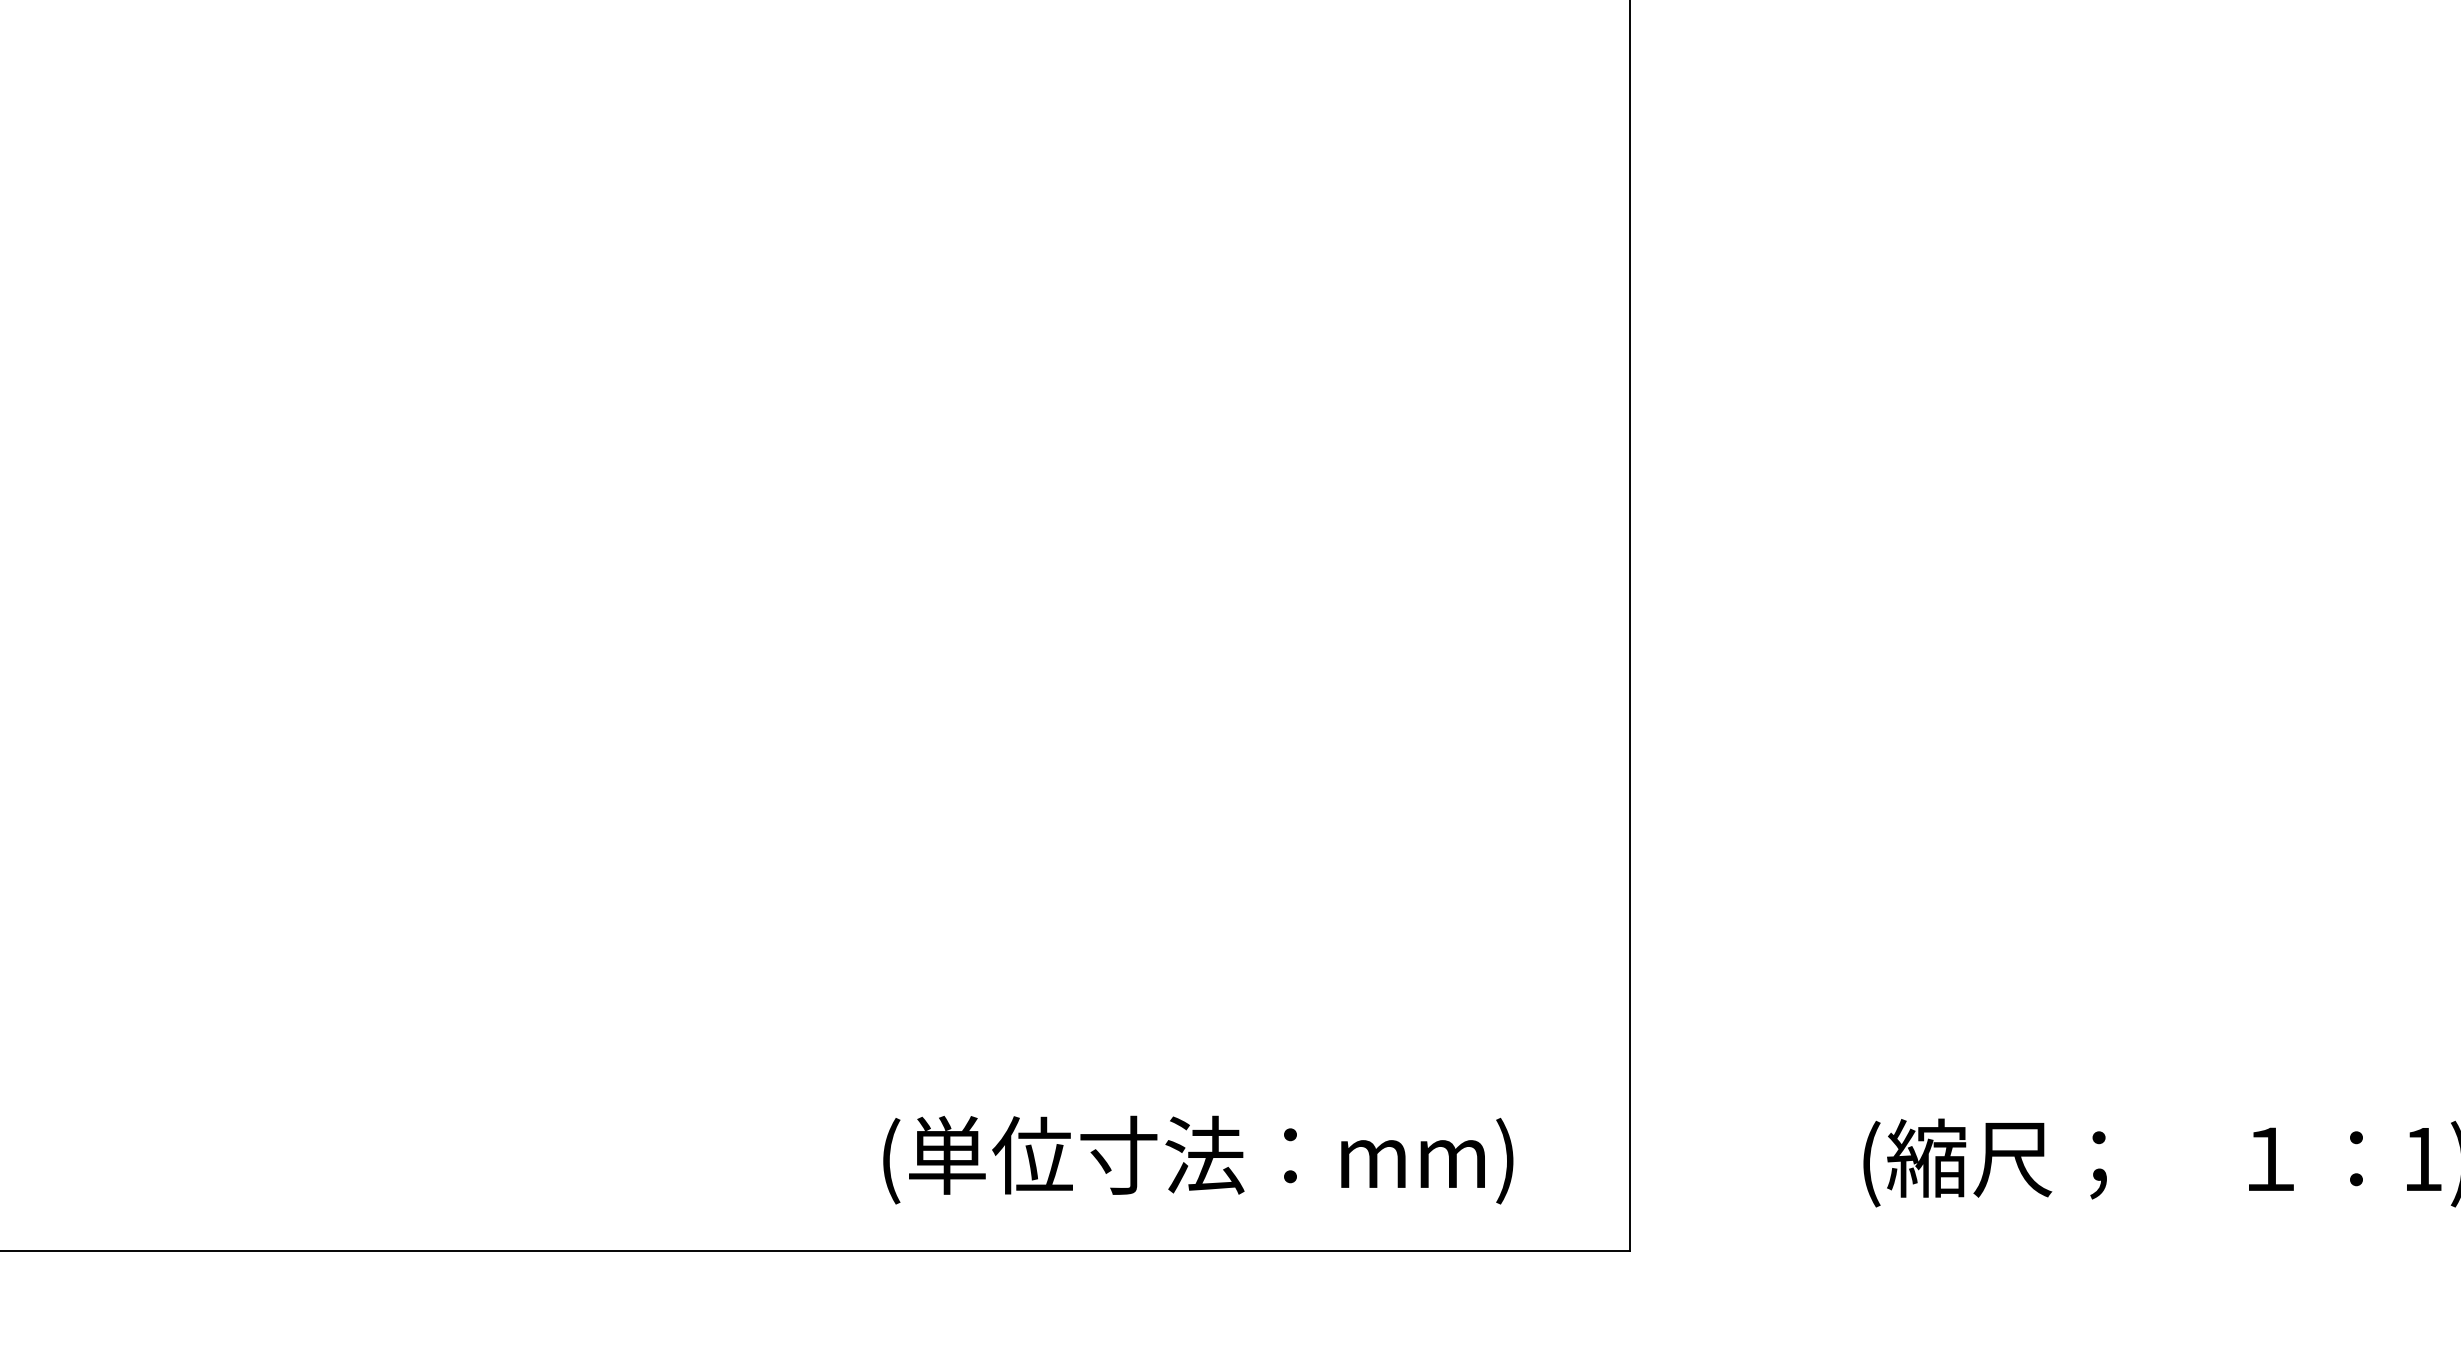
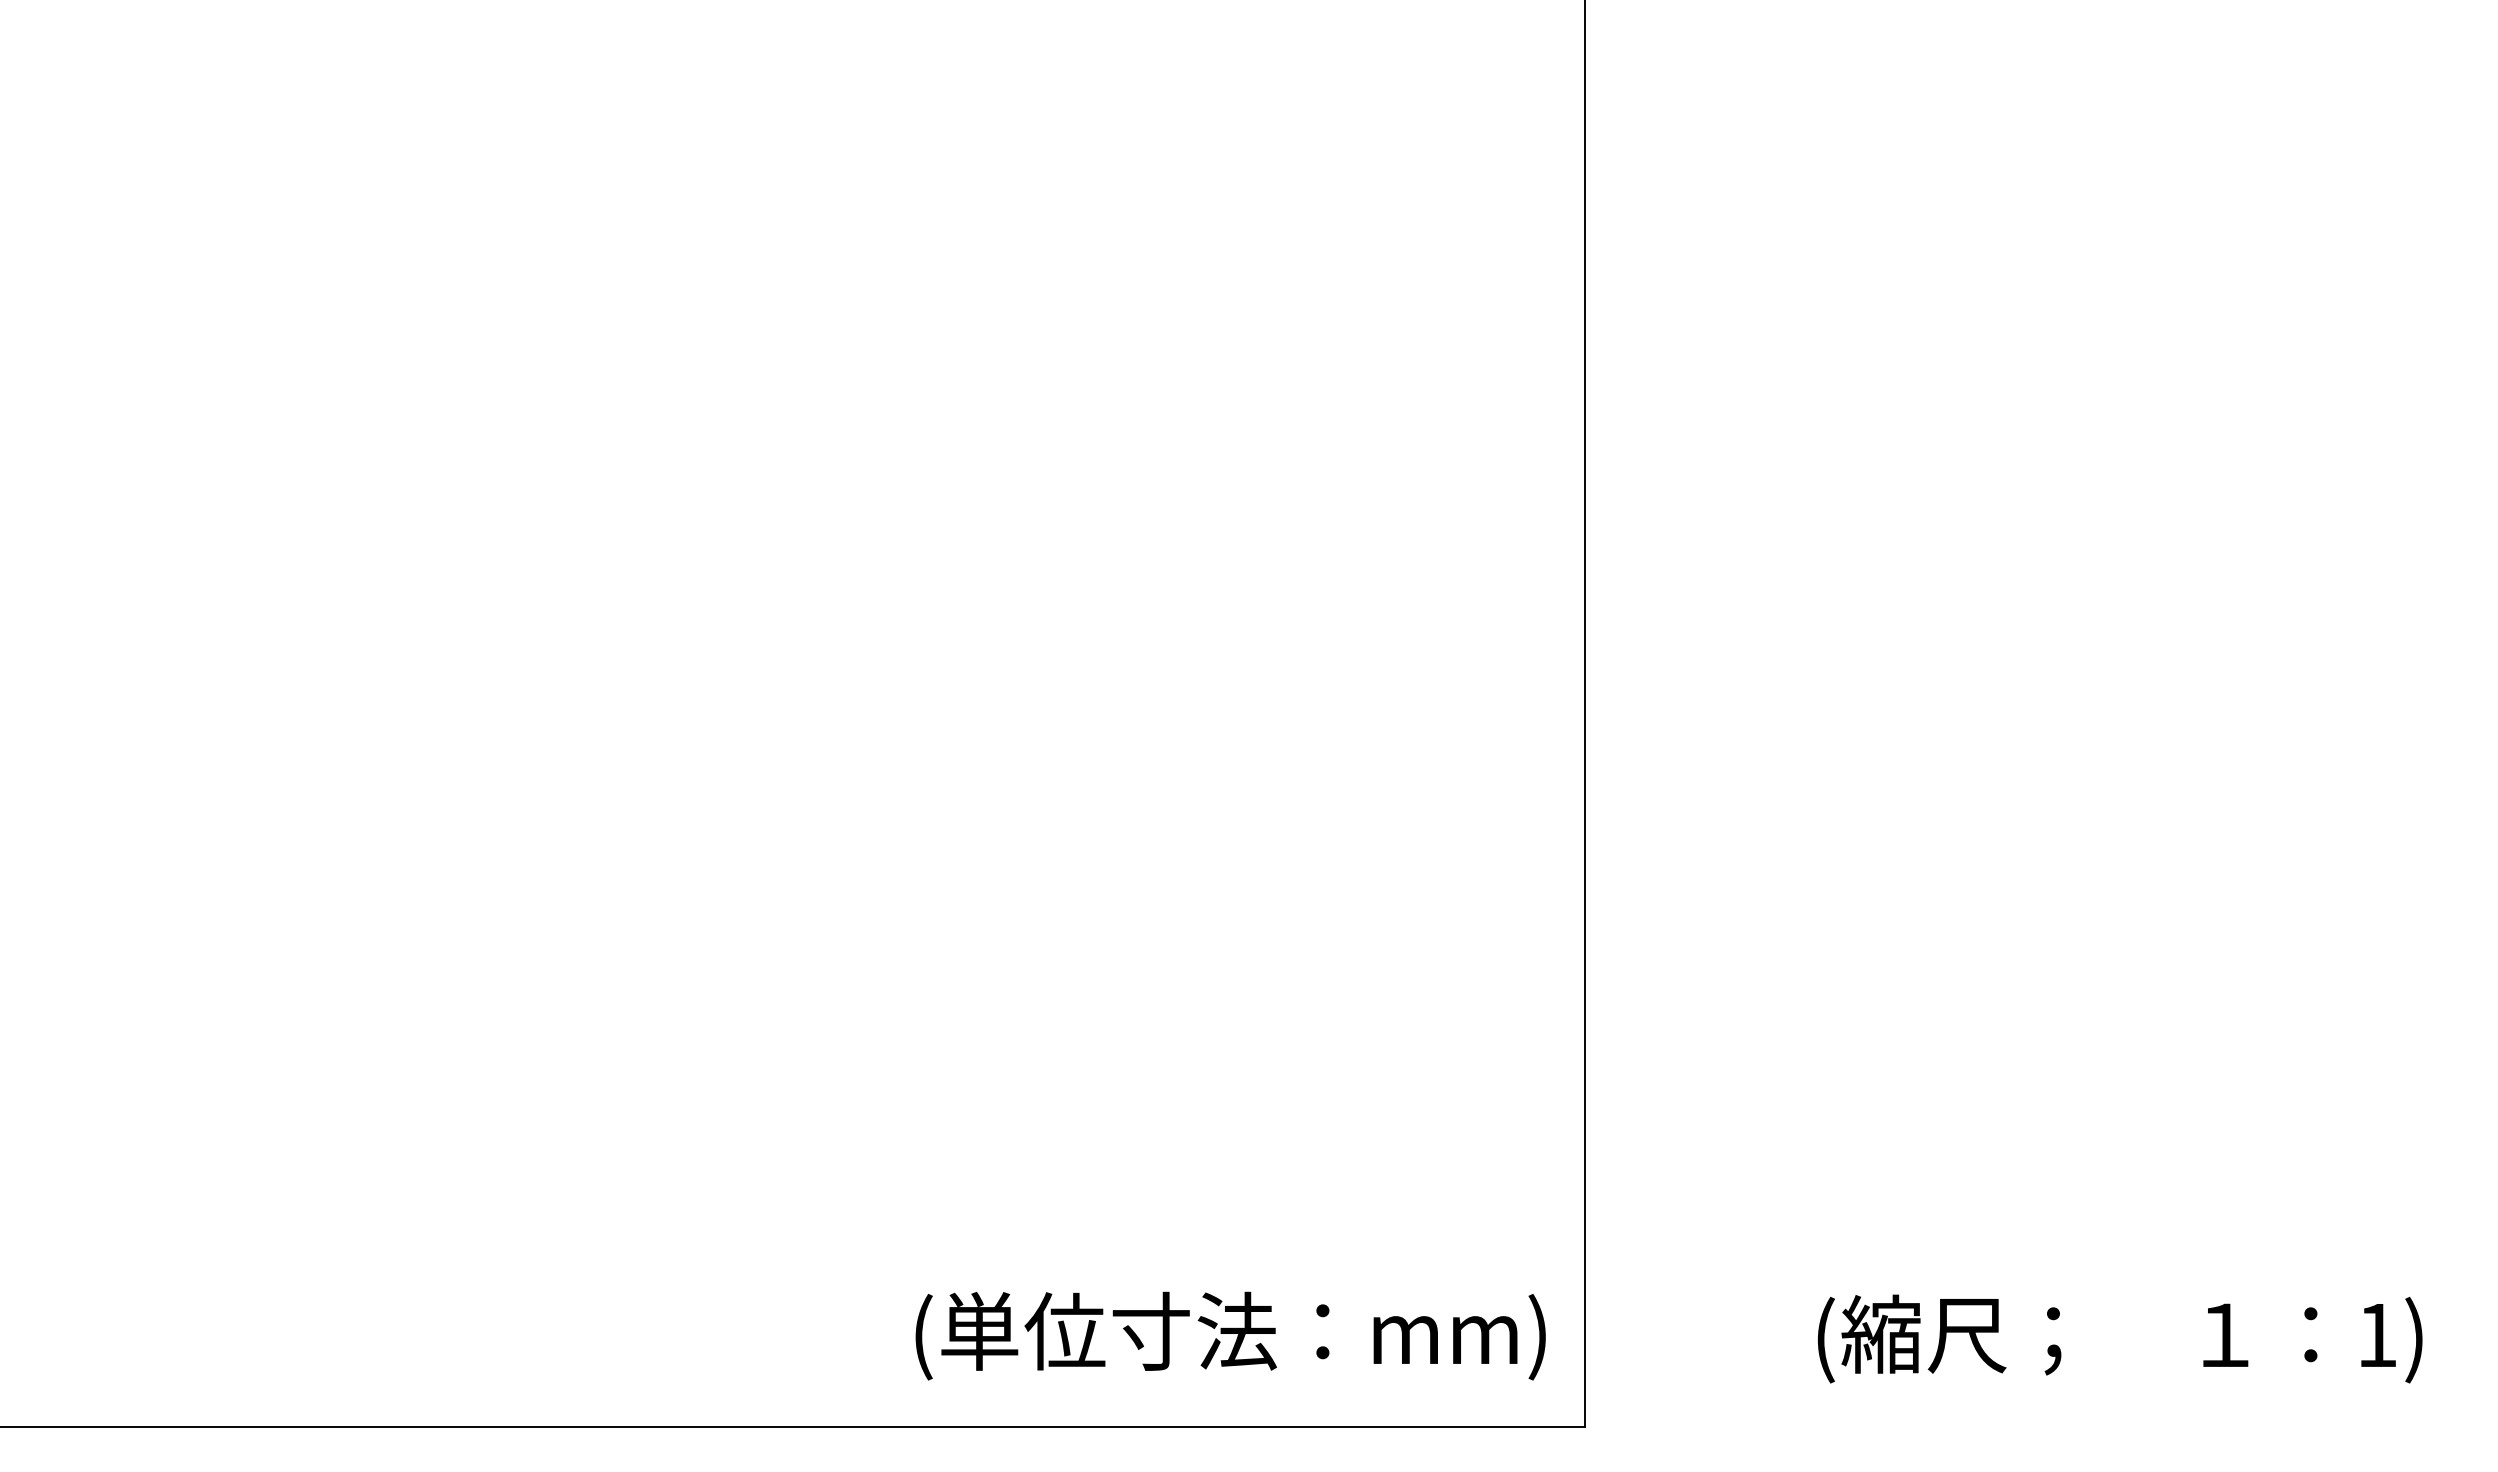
text: (1198, 1159) -> (1230, 1335), moved

